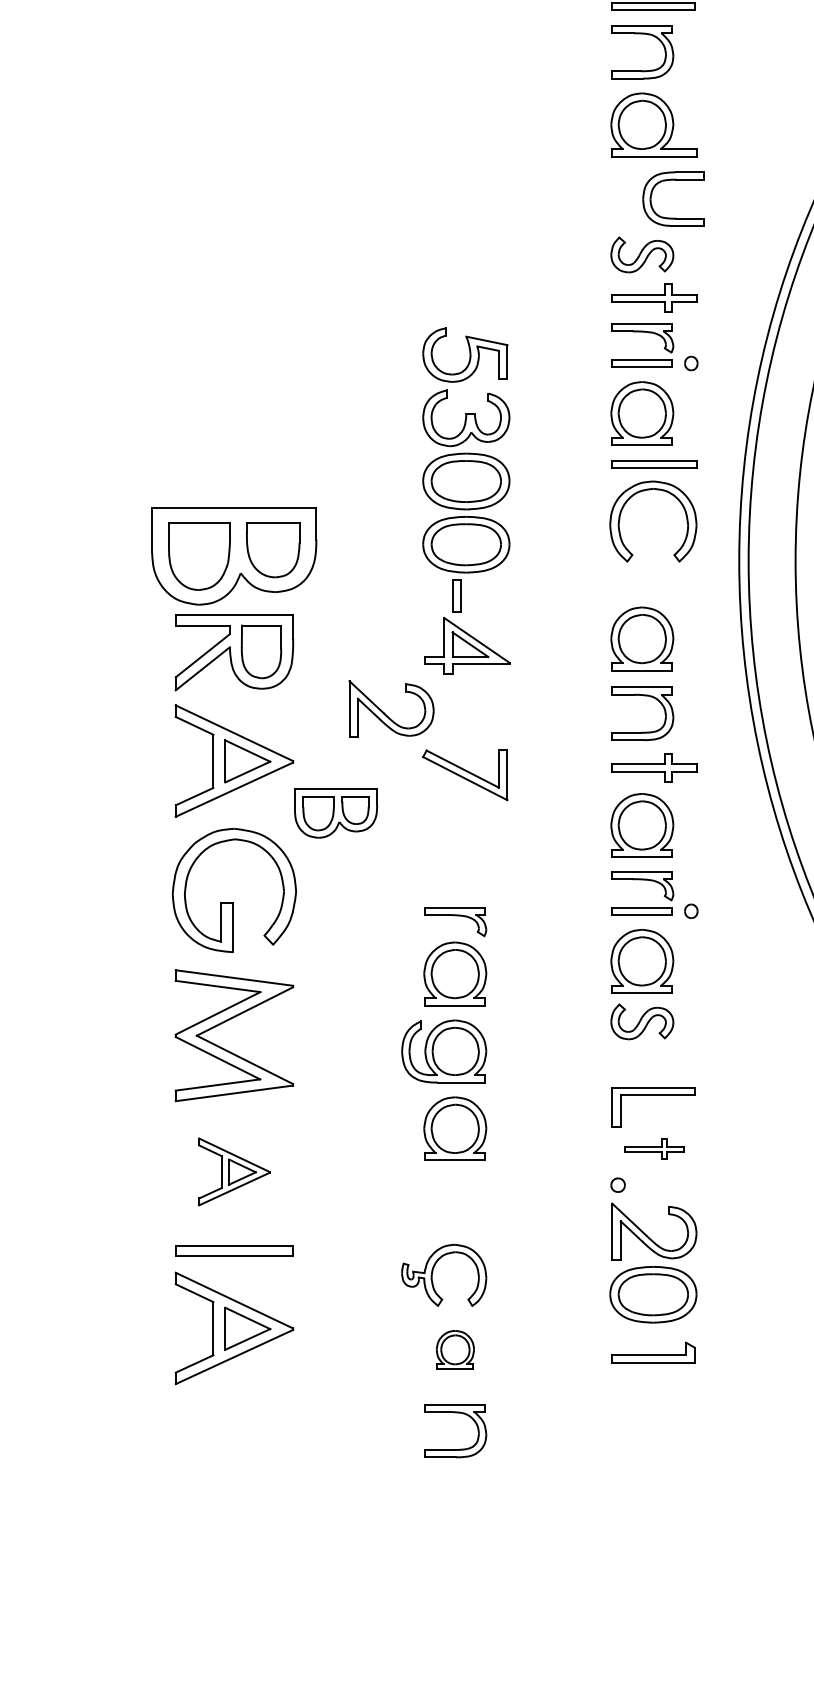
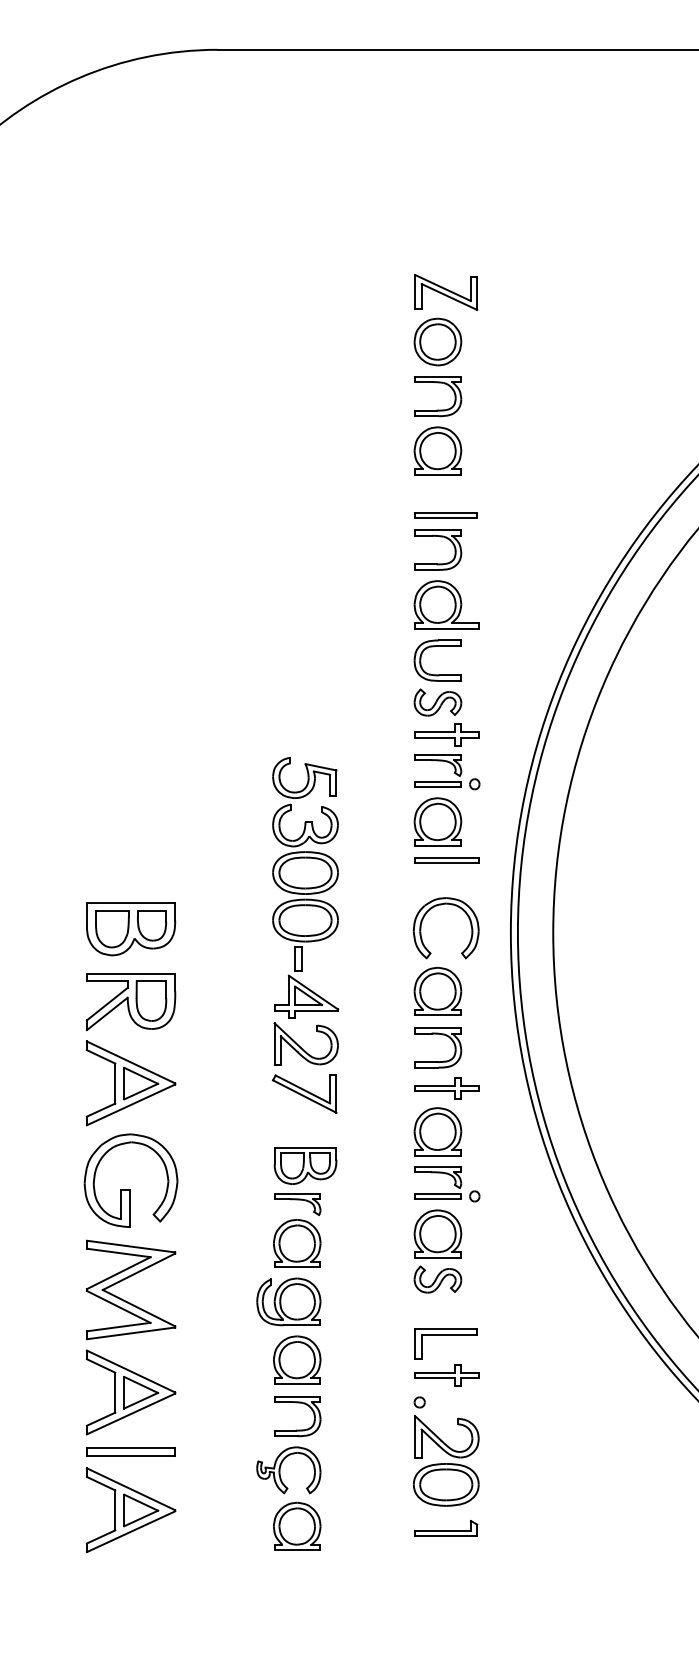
part: (668, 181) -> (433, 647), moved
part: (647, 491) -> (441, 905), moved
part: (235, 556) -> (131, 929), size x0.71
part: (390, 708) -> (305, 1043), moved
part: (336, 813) -> (305, 1165), moved
part: (653, 1149) -> (446, 1375), size x1.43
part: (233, 1171) -> (130, 1392), size x1.67
part: (455, 1348) -> (297, 1525), size x1.67
part: (455, 1413) -> (297, 1403), moved

